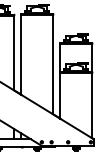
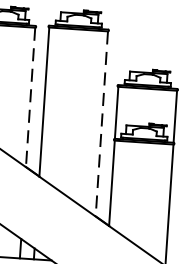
line: (13, 53) -> (29, 98), solid -> dashed
line: (52, 64) -> (100, 123), solid -> dashed

